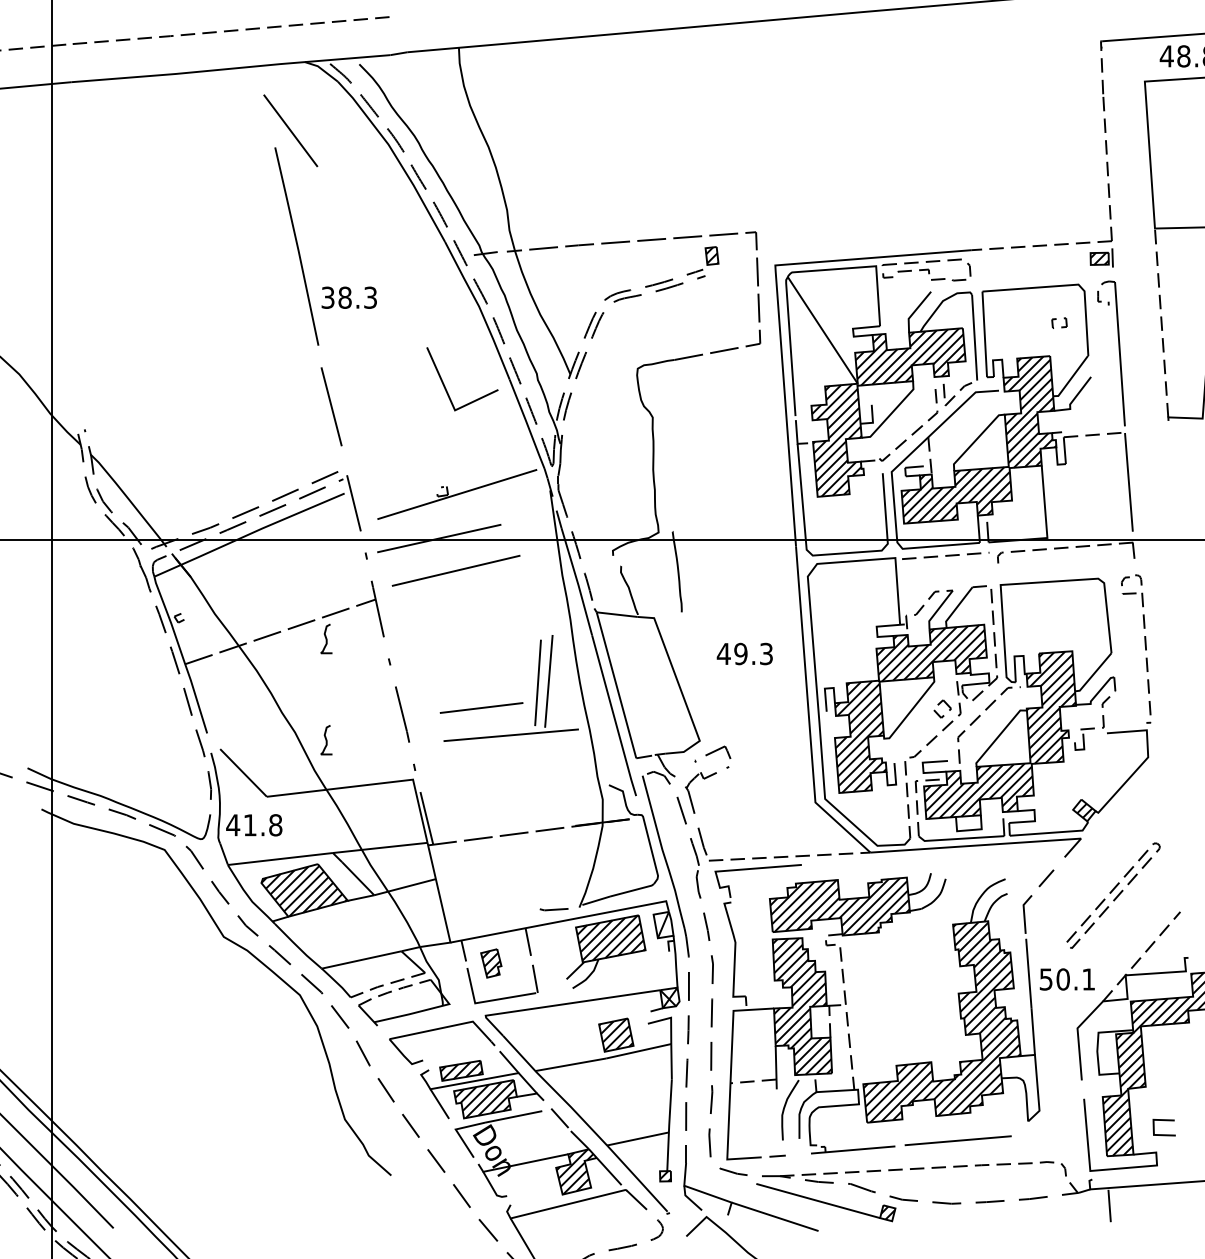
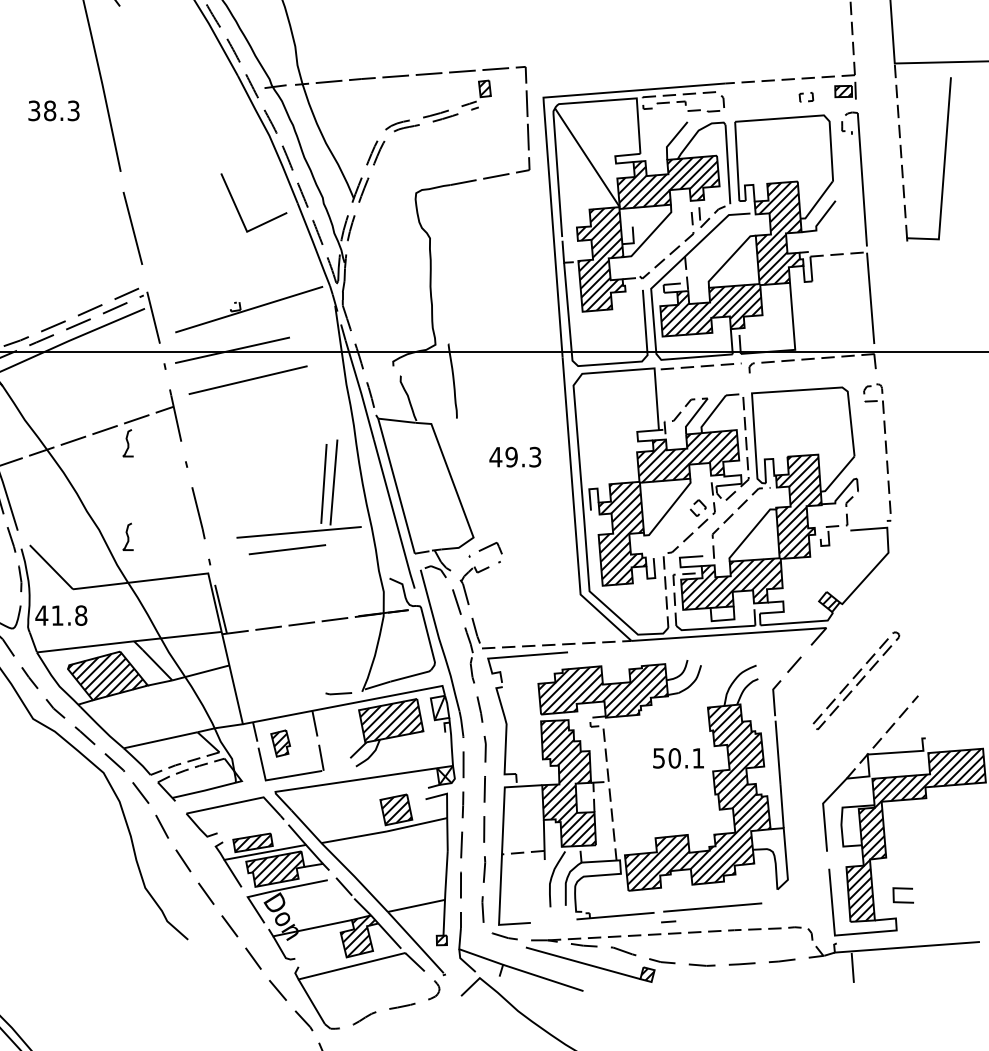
text: (348, 297) -> (53, 110), moved
part: (1059, 322) -> (806, 96), moved
line: (481, 707) -> (287, 549), moved
text: (1066, 979) -> (677, 758), moved
line: (777, 1155) -> (668, 921), moved

